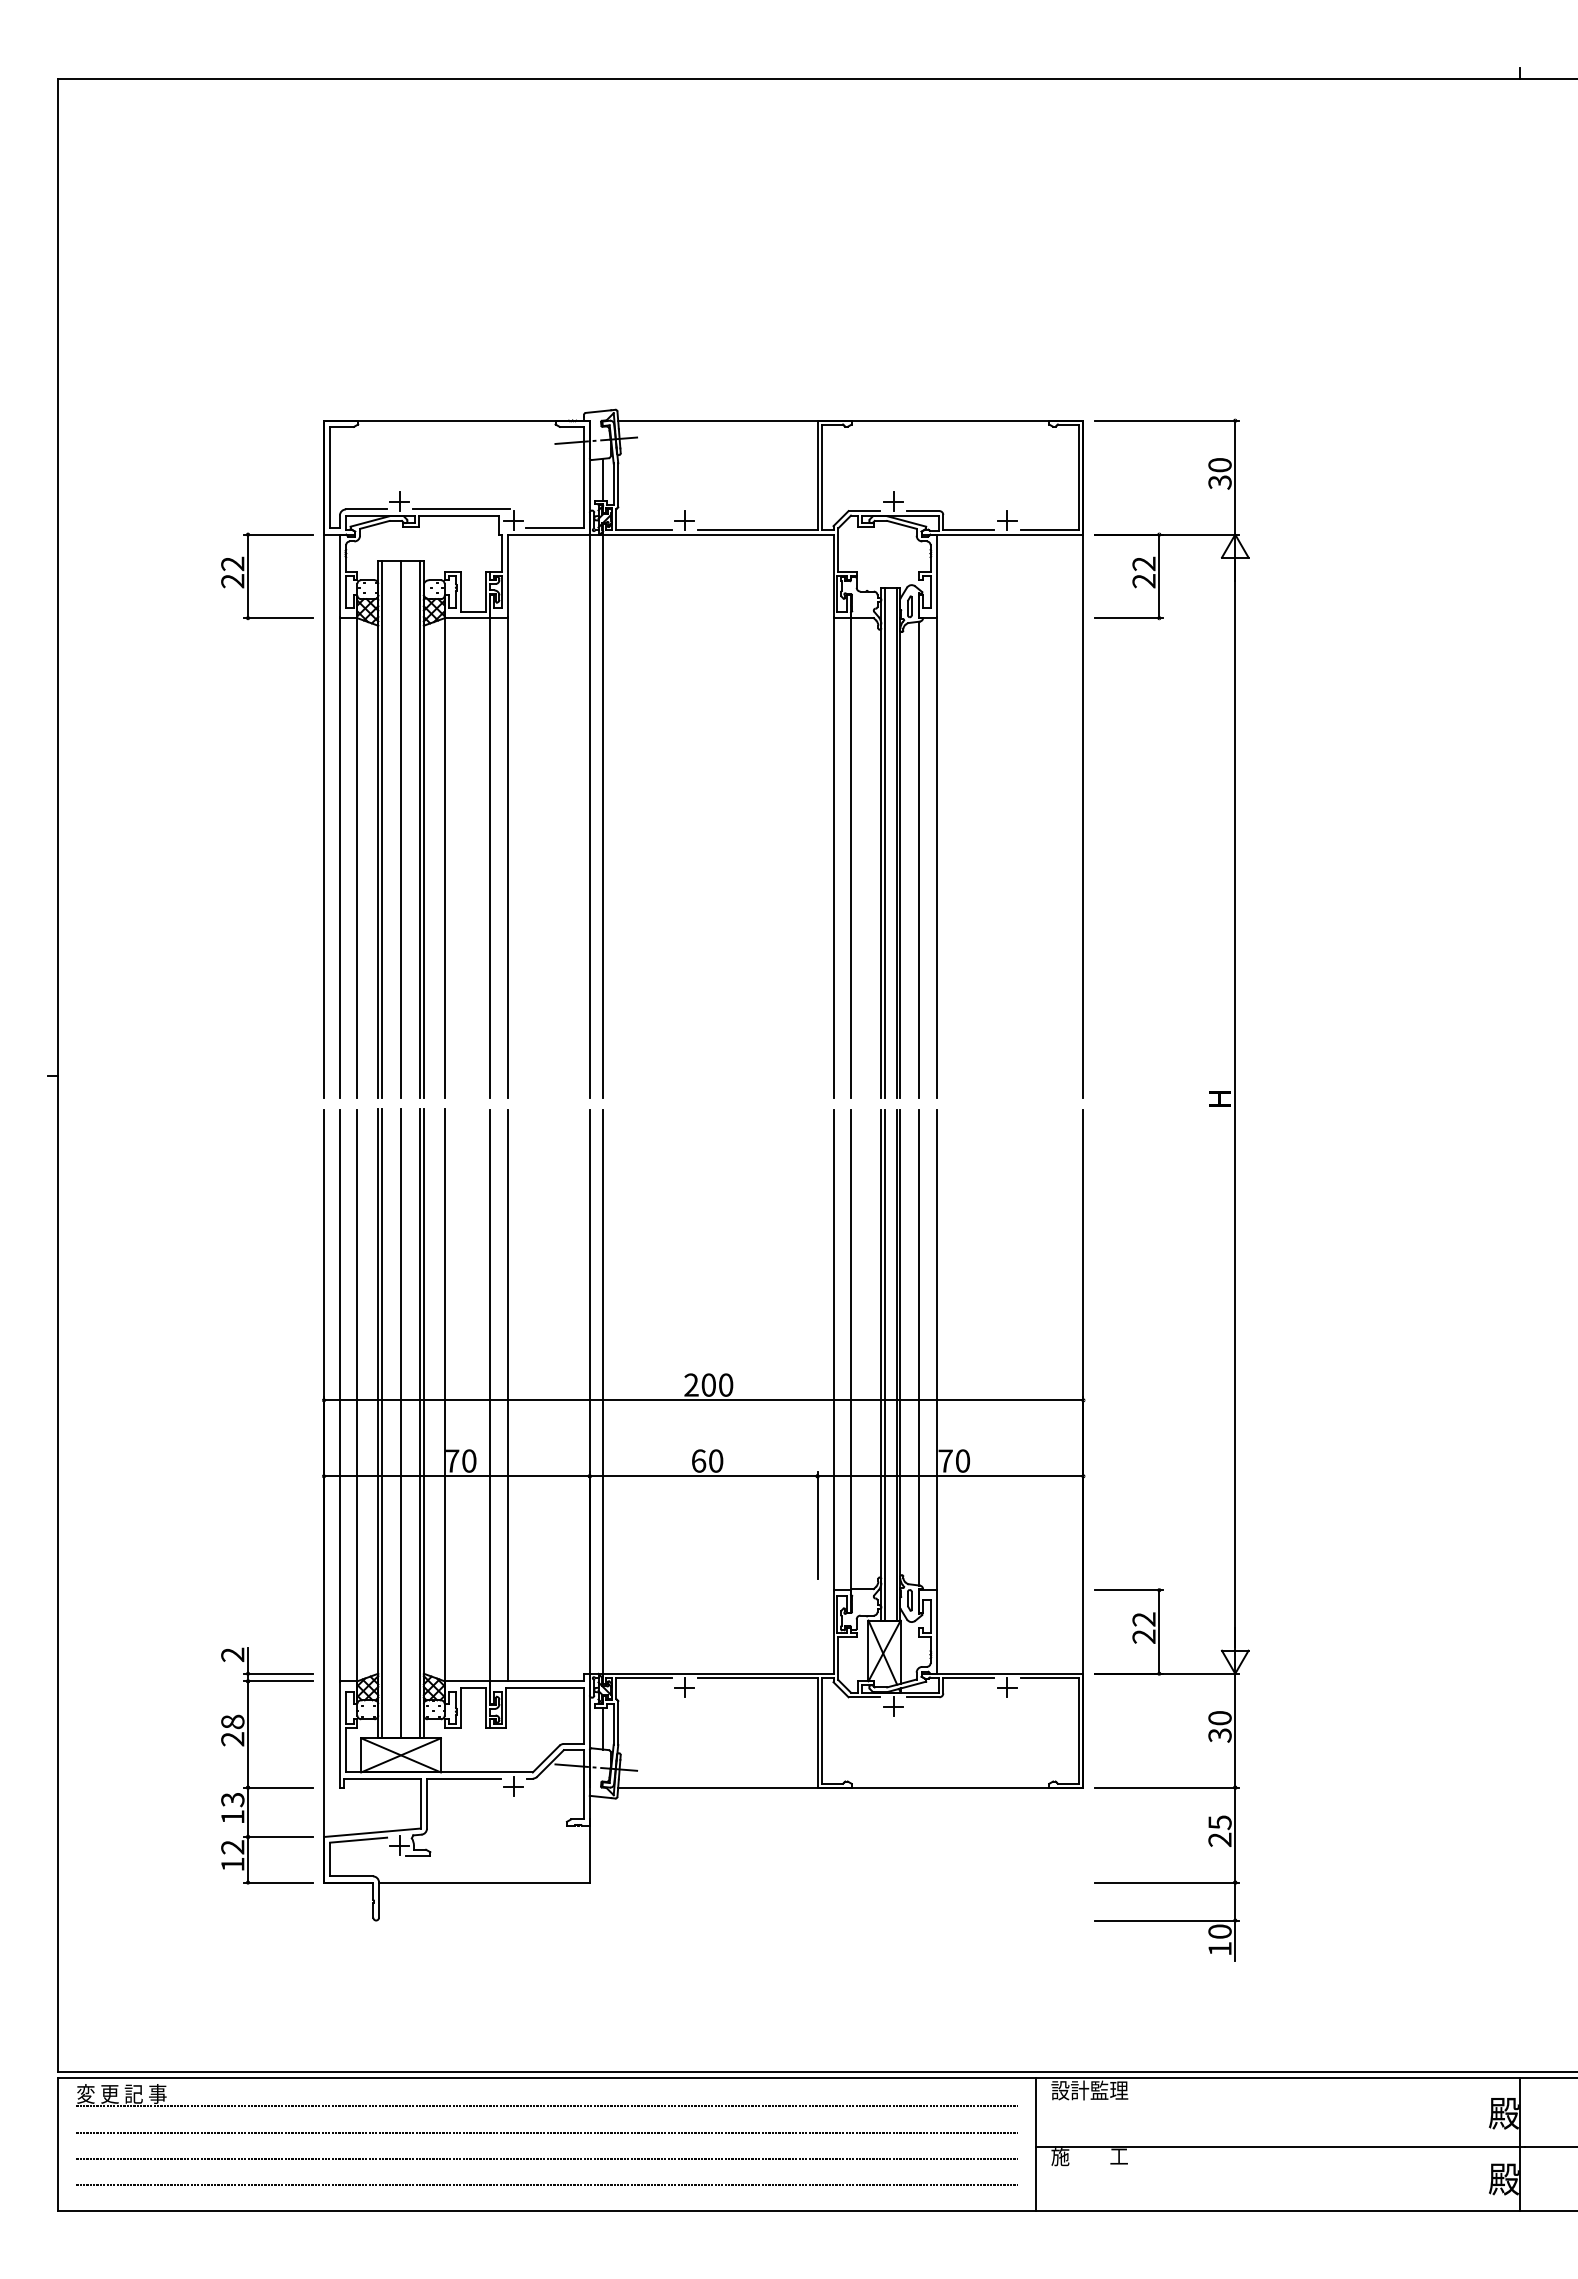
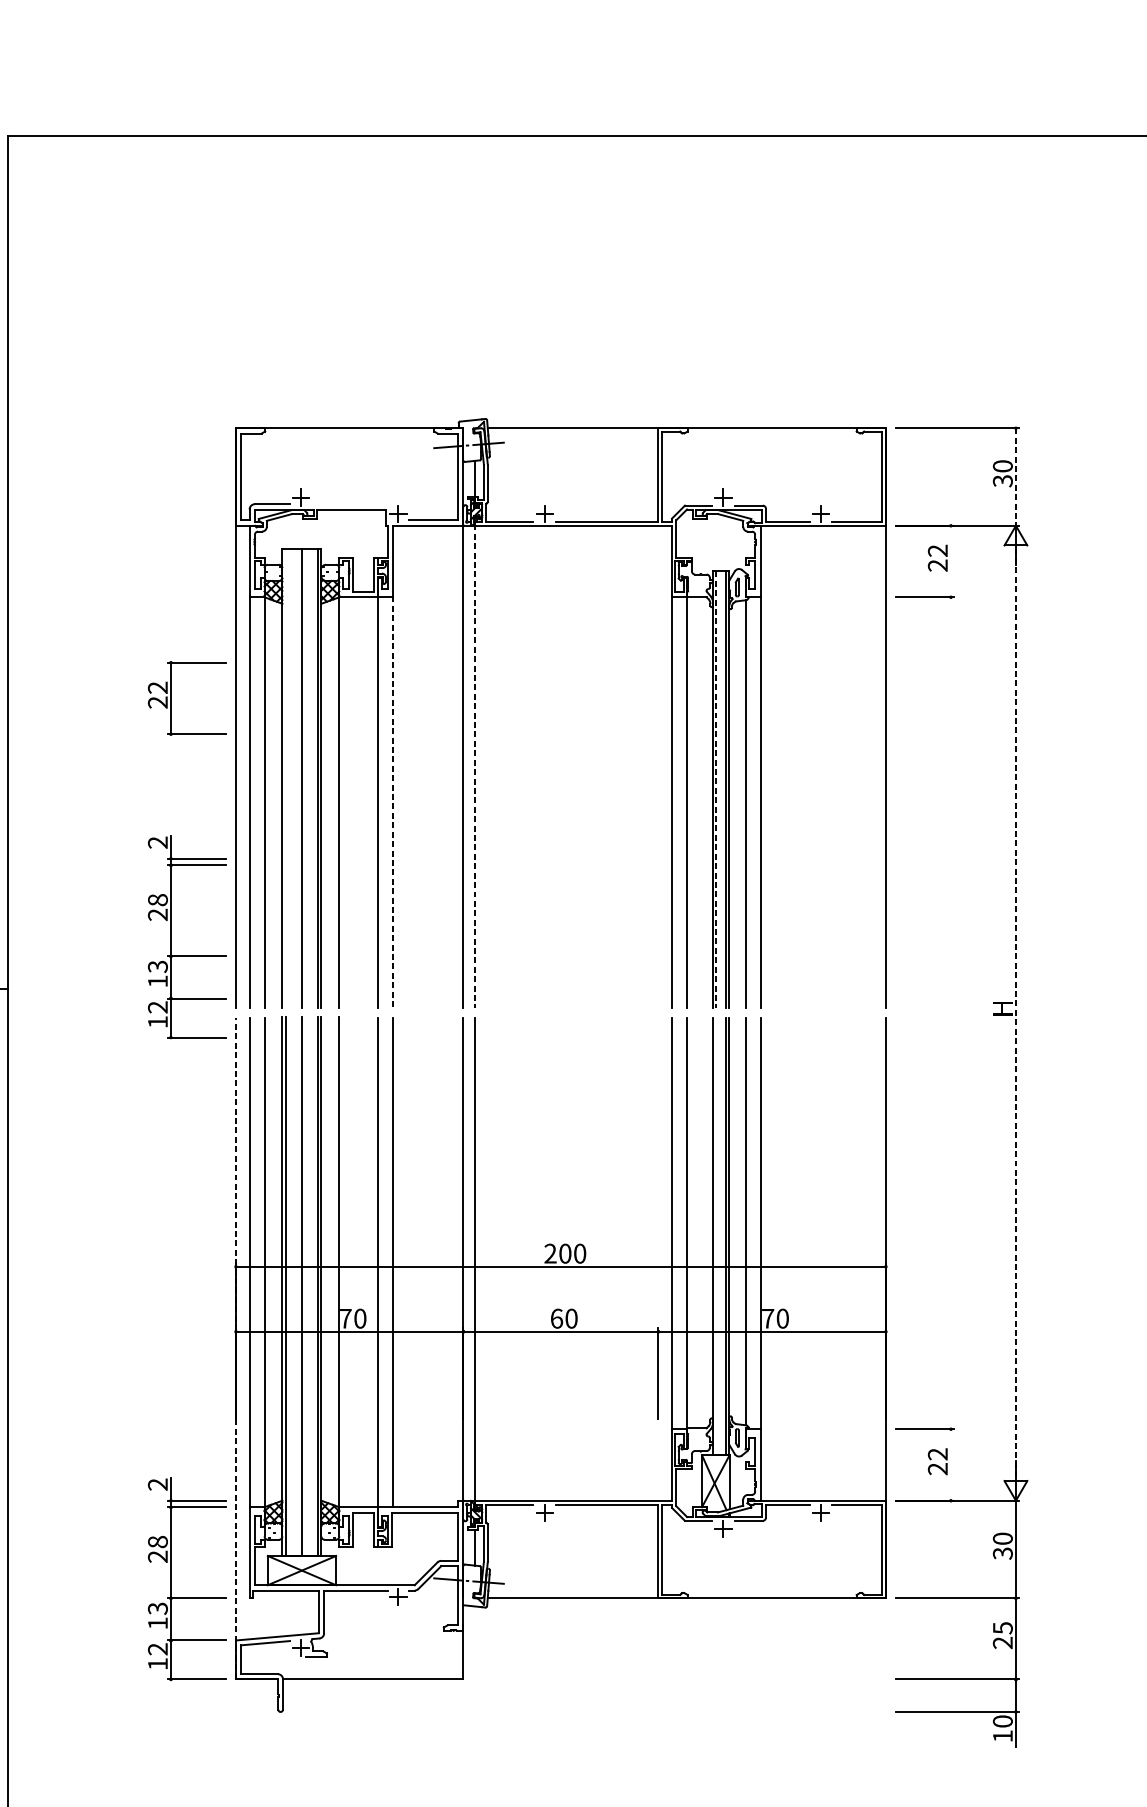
line: (1235, 477) -> (1016, 476), solid -> dashed
line: (460, 509) -> (352, 504), removed
part: (248, 576) -> (171, 698), moved
line: (1159, 576) -> (951, 561), removed
line: (603, 815) -> (475, 766), solid -> dashed
line: (382, 829) -> (286, 778), removed
line: (885, 843) -> (716, 790), solid -> dashed
line: (507, 857) -> (393, 802), solid -> dashed
part: (248, 1015) -> (171, 937), added
line: (1235, 1104) -> (1016, 1013), solid -> dashed
line: (885, 1364) -> (716, 1236), removed
line: (323, 1495) -> (235, 1348), solid -> dashed
line: (1159, 1631) -> (951, 1464), removed

